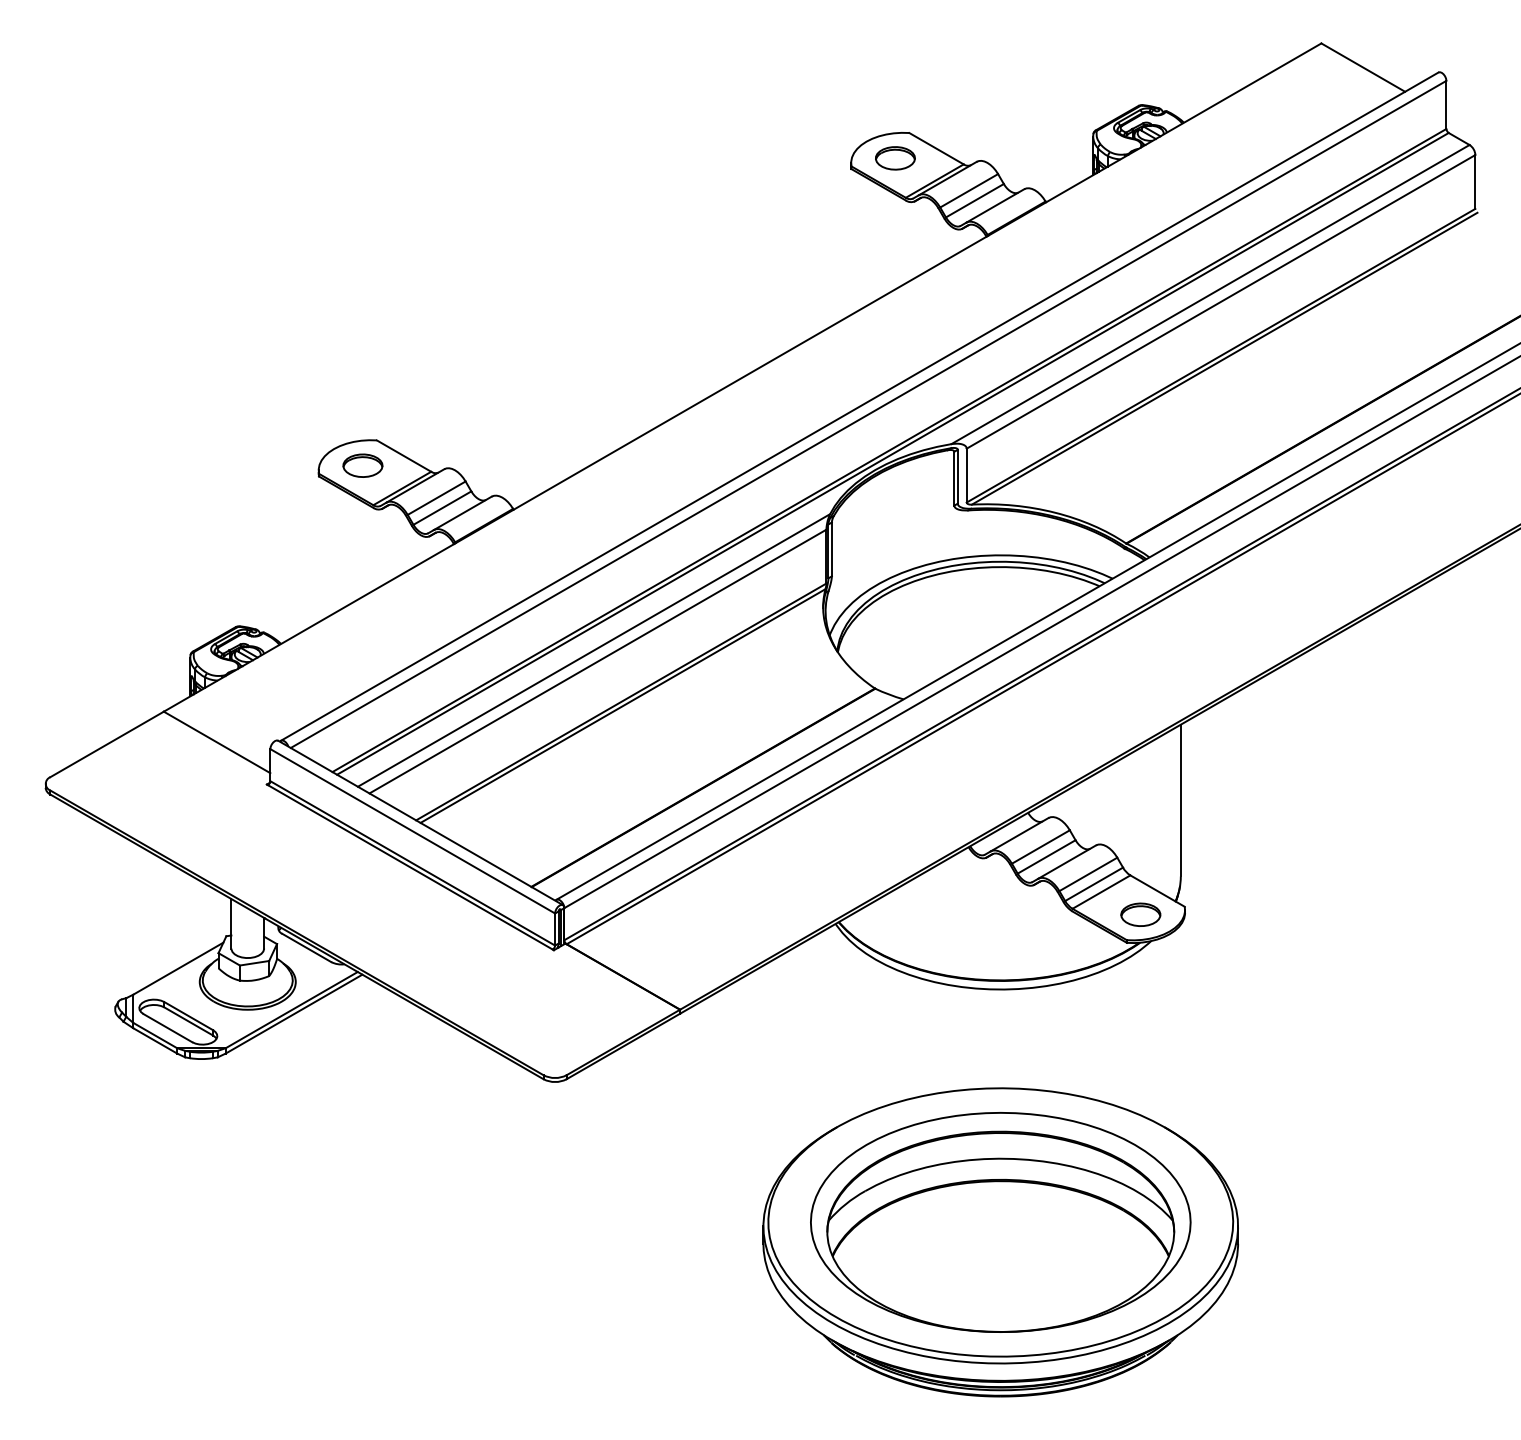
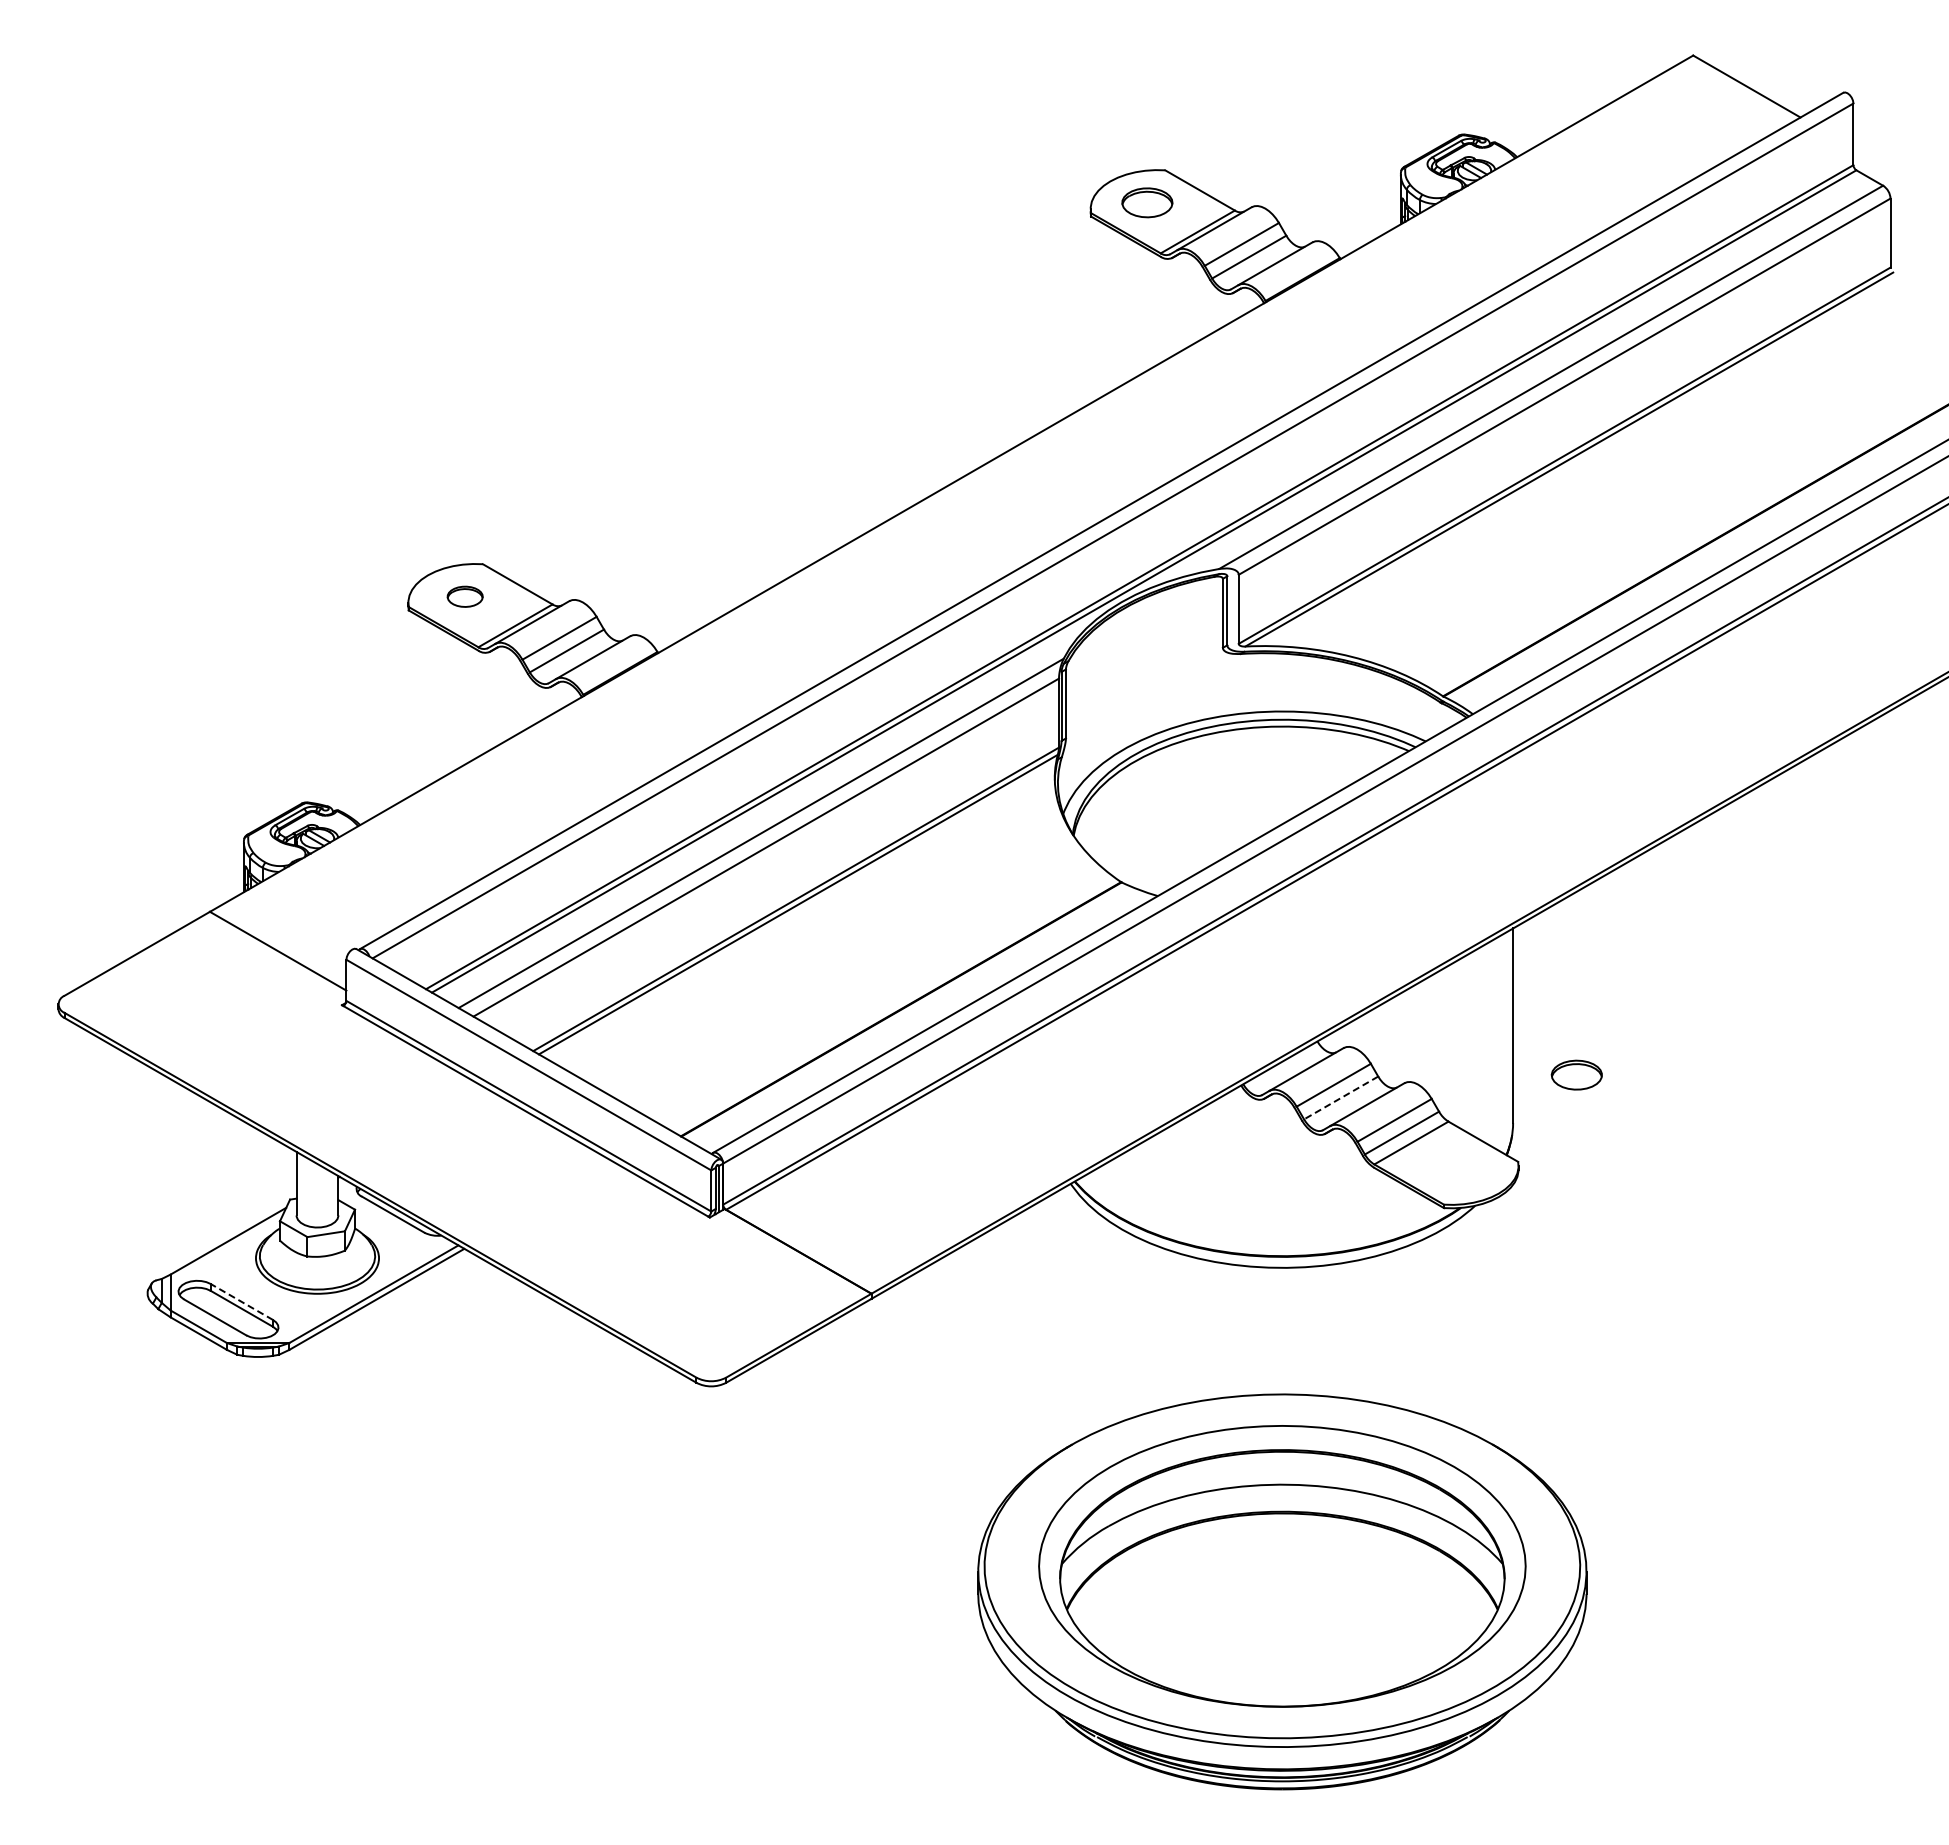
part: (363, 465) -> (465, 596), size x0.7
line: (1046, 856) -> (1341, 1097), solid -> dashed
part: (1140, 914) -> (1576, 1074), moved
line: (188, 1015) -> (241, 1301), solid -> dashed

